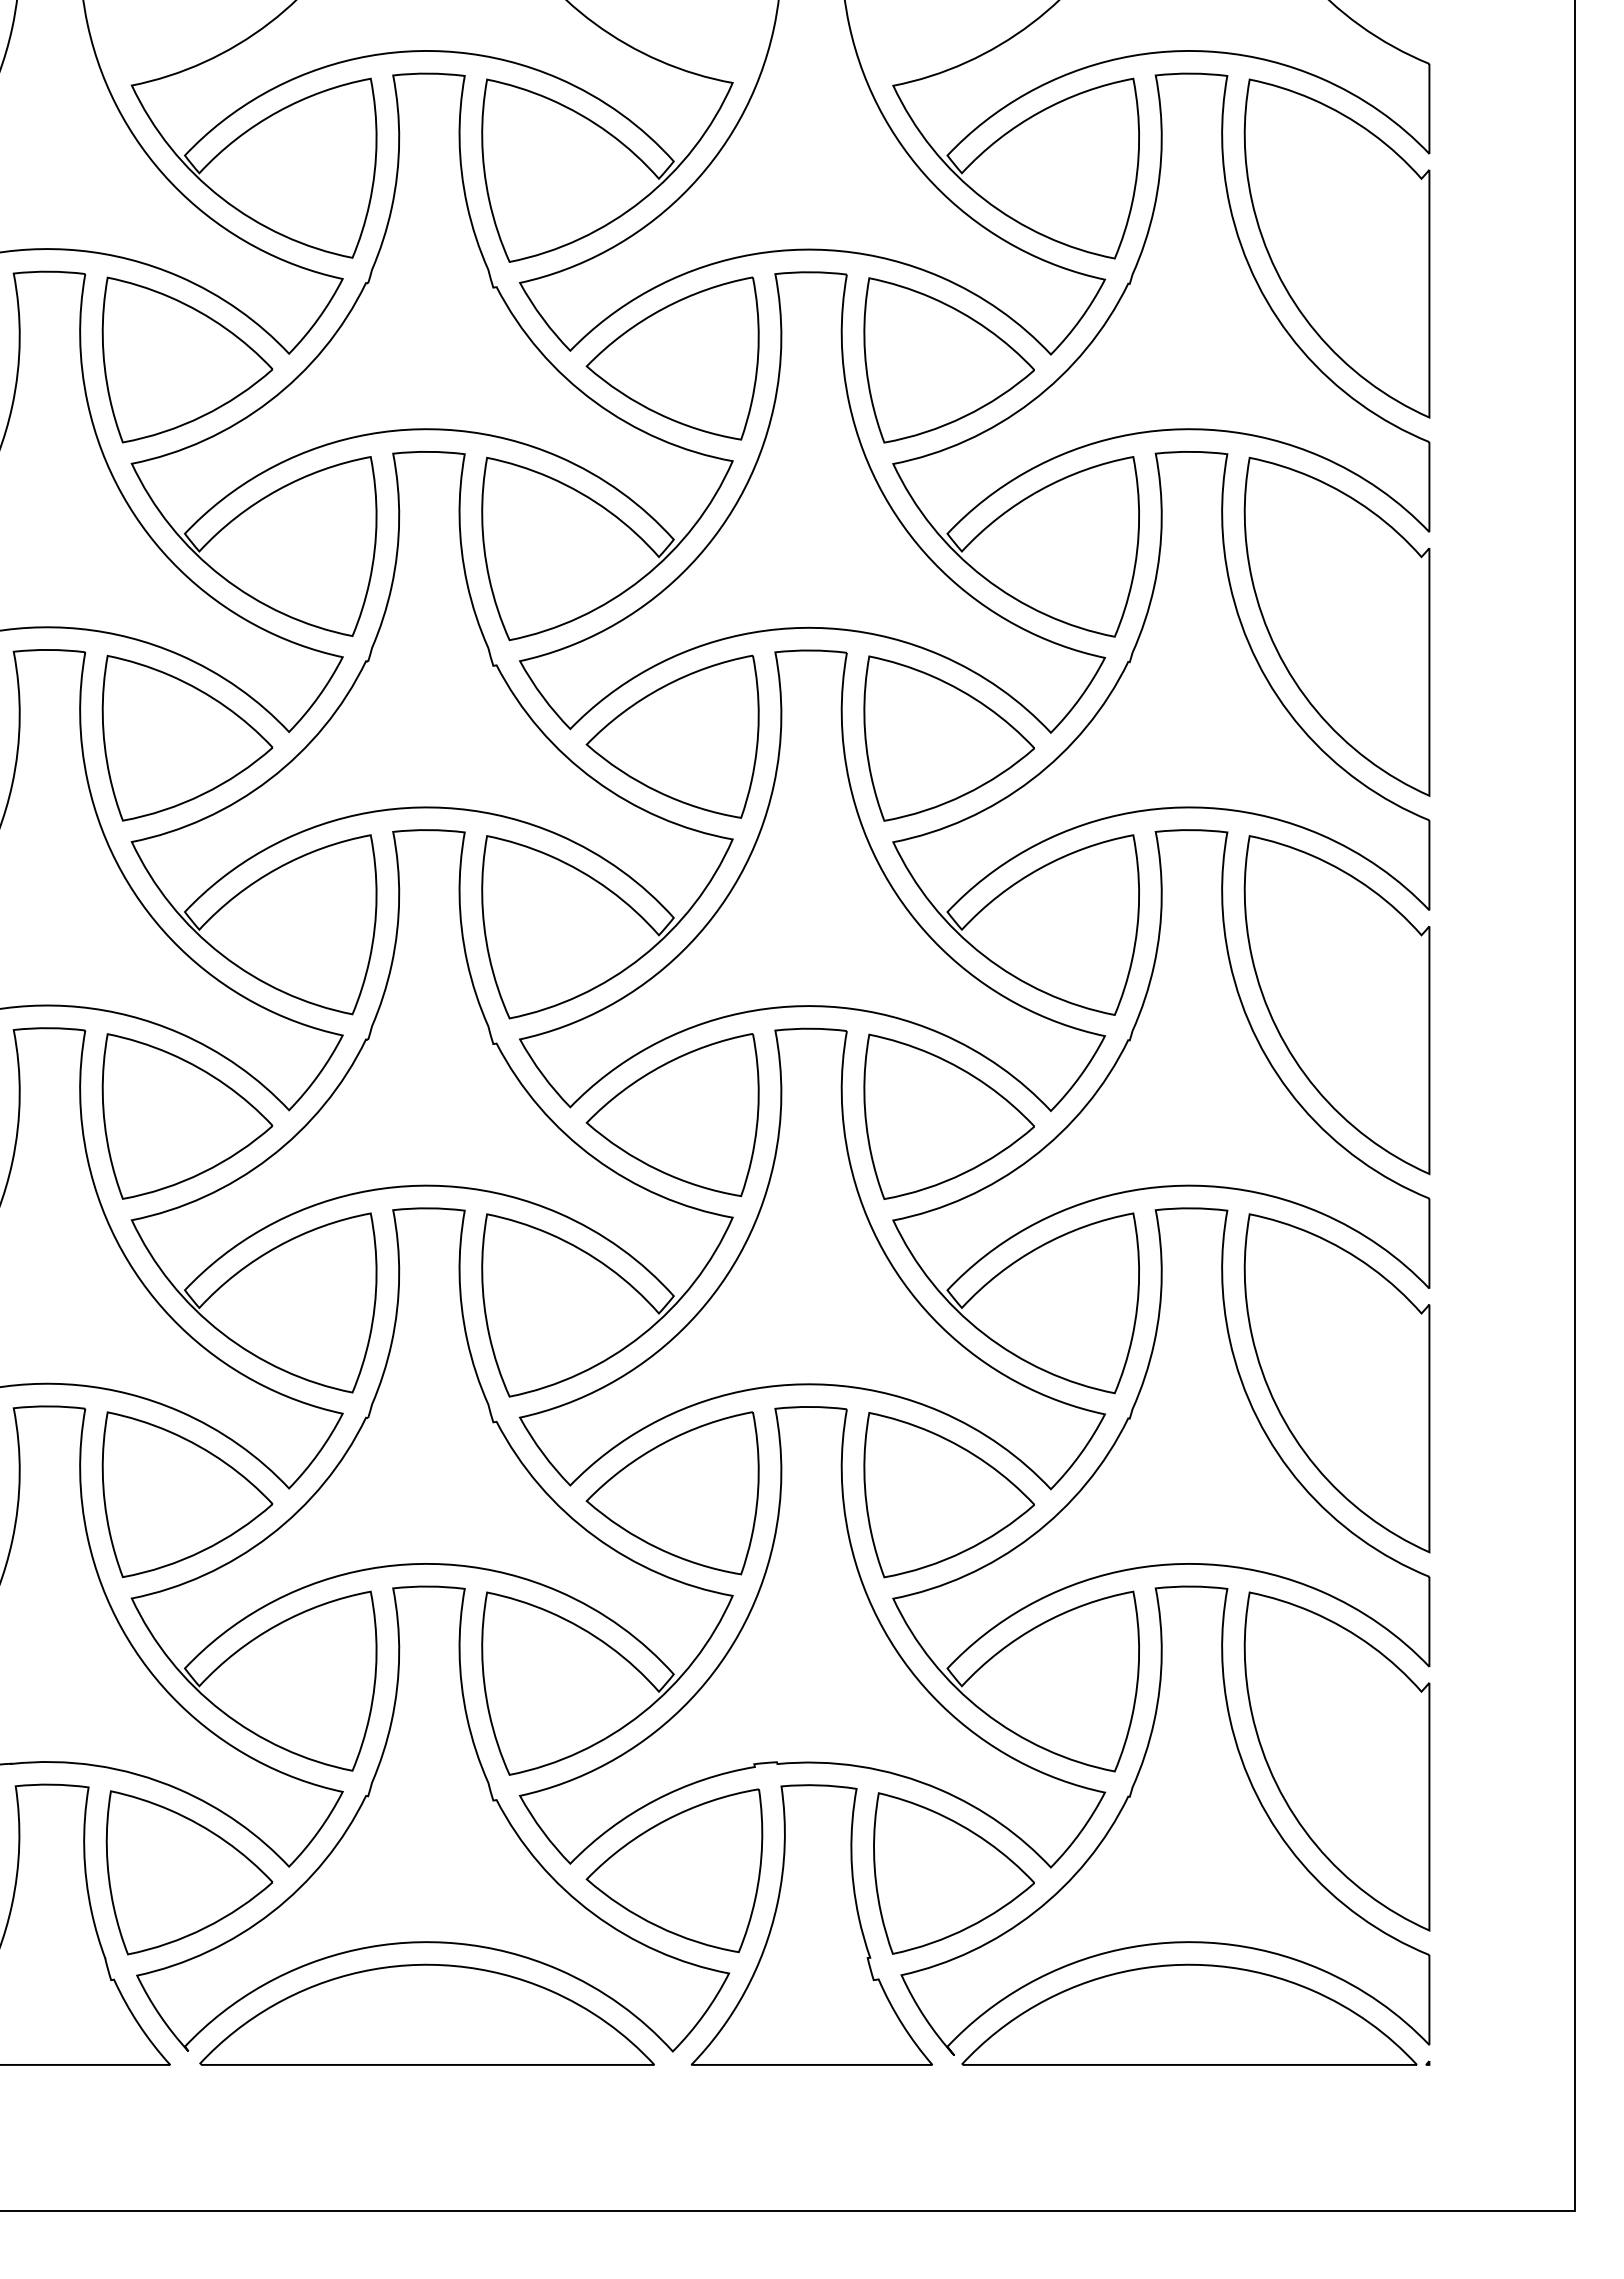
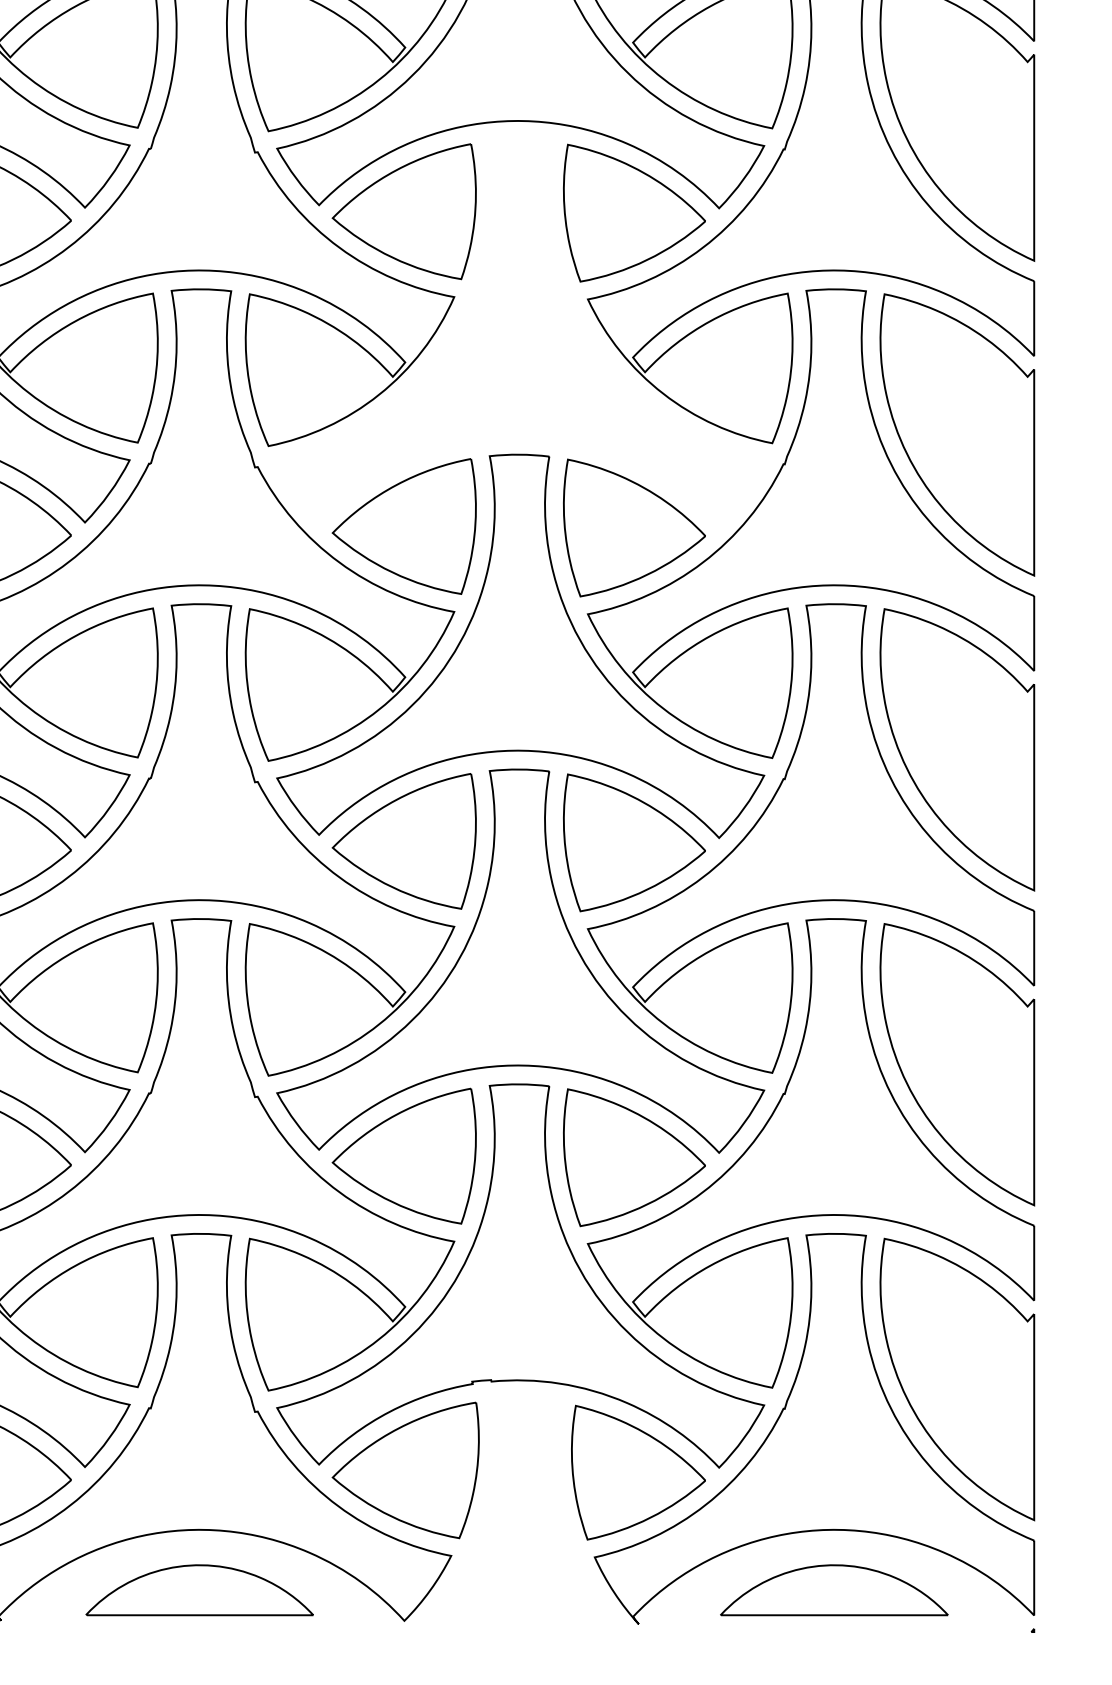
part: (812, 502) -> (520, 331), removed
part: (811, 1924) -> (519, 1515), removed
part: (426, 2014) -> (199, 1590), size x0.6
part: (1189, 2014) -> (834, 1590), size x0.6

